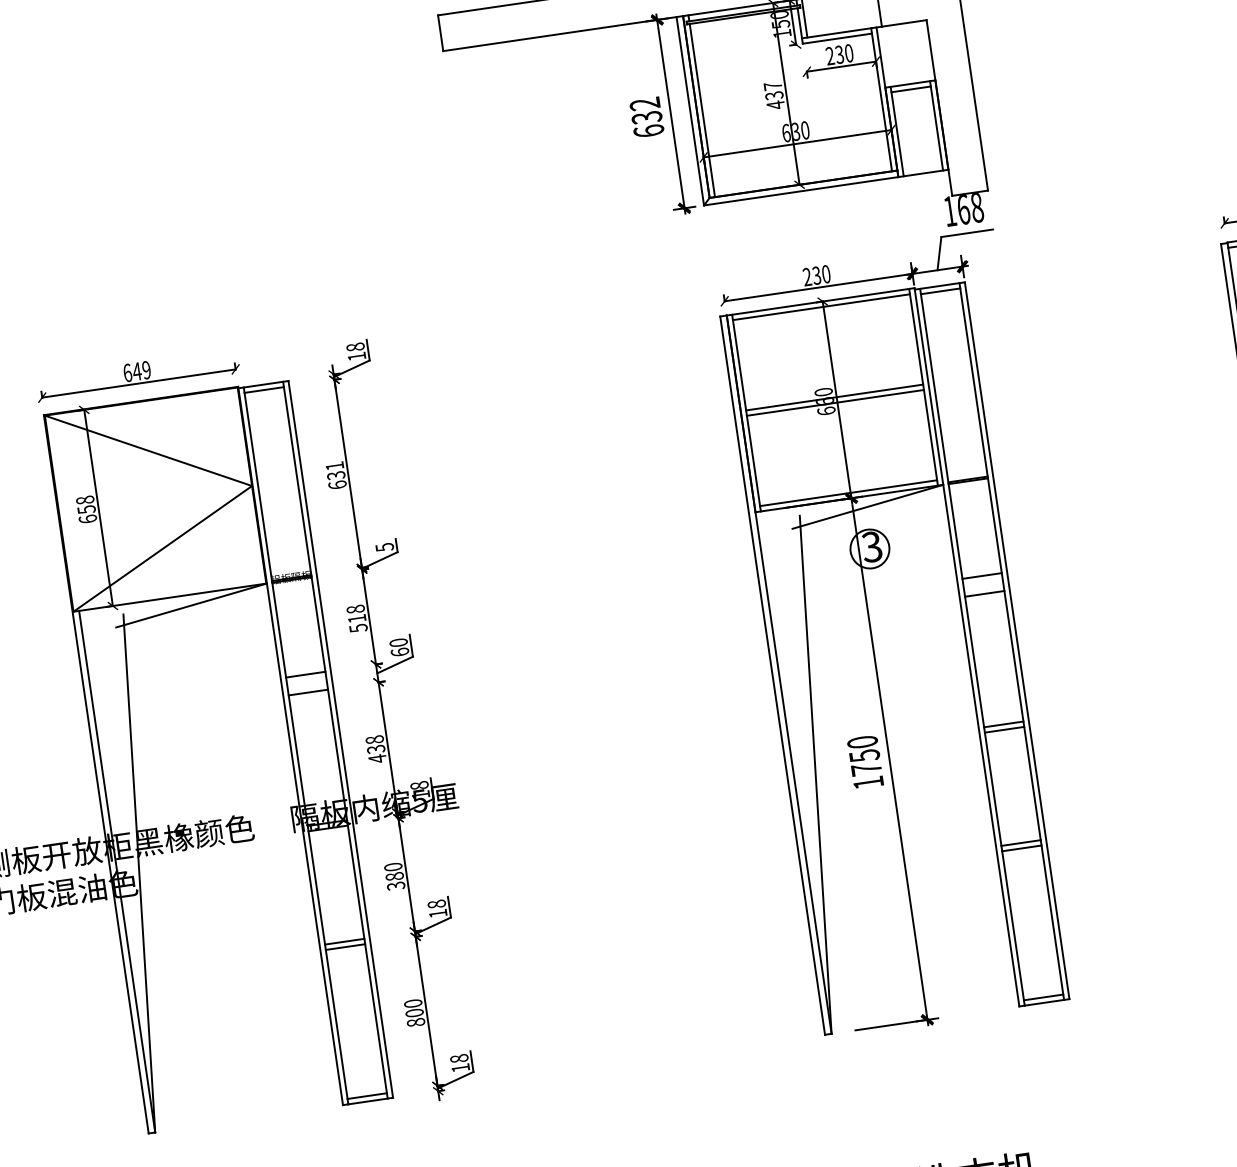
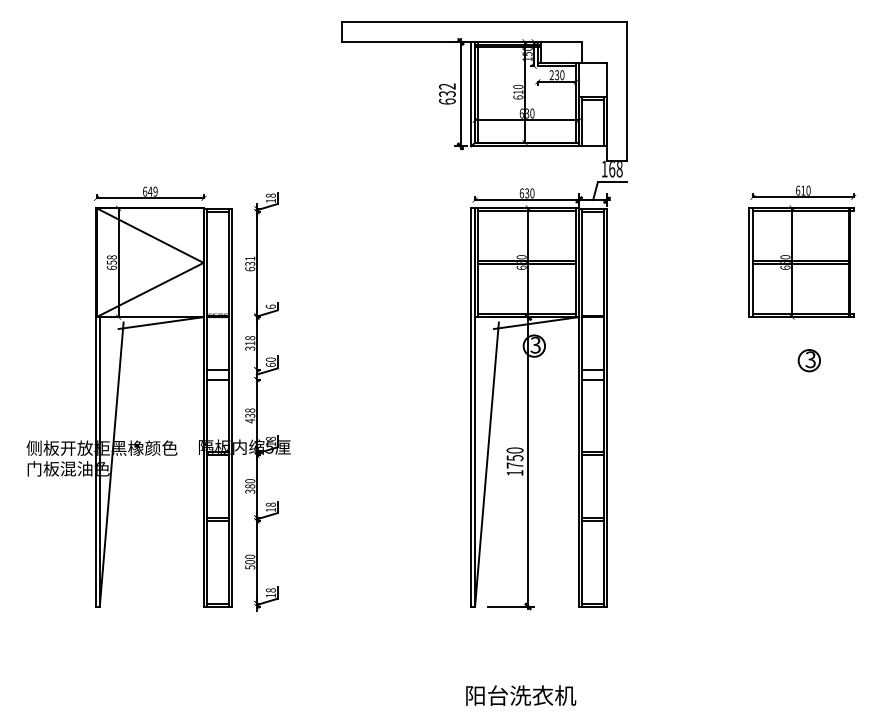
text: (774, 94) -> (518, 91), 437 -> 610
text: (806, 277) -> (521, 193), 230 -> 630
text: (383, 546) -> (270, 306), 5 -> 6
text: (357, 628) -> (249, 348), 518 -> 318
text: (414, 1022) -> (249, 567), 800 -> 500

